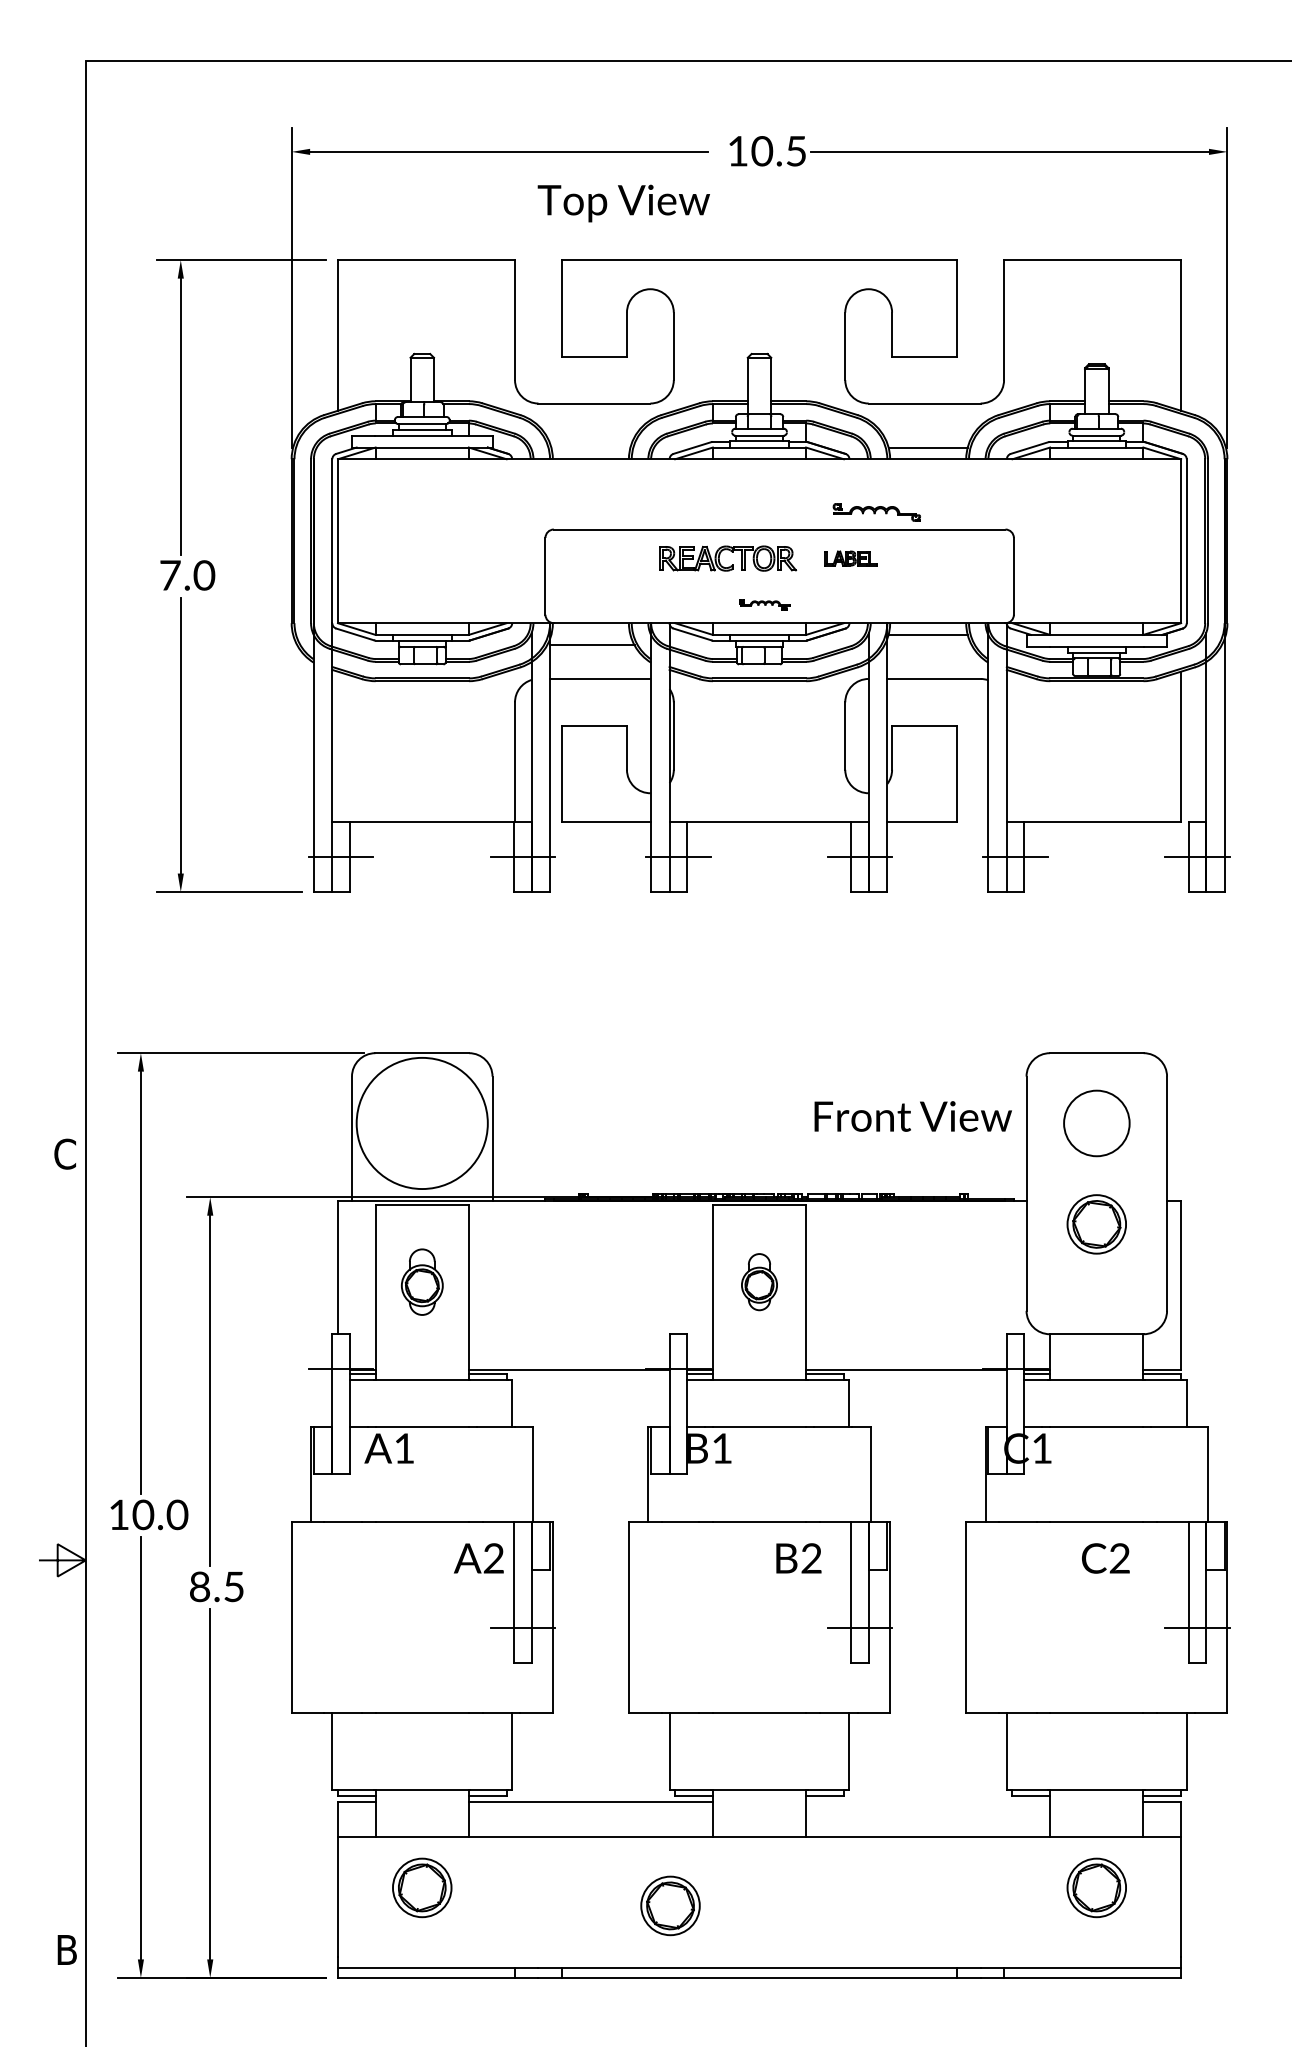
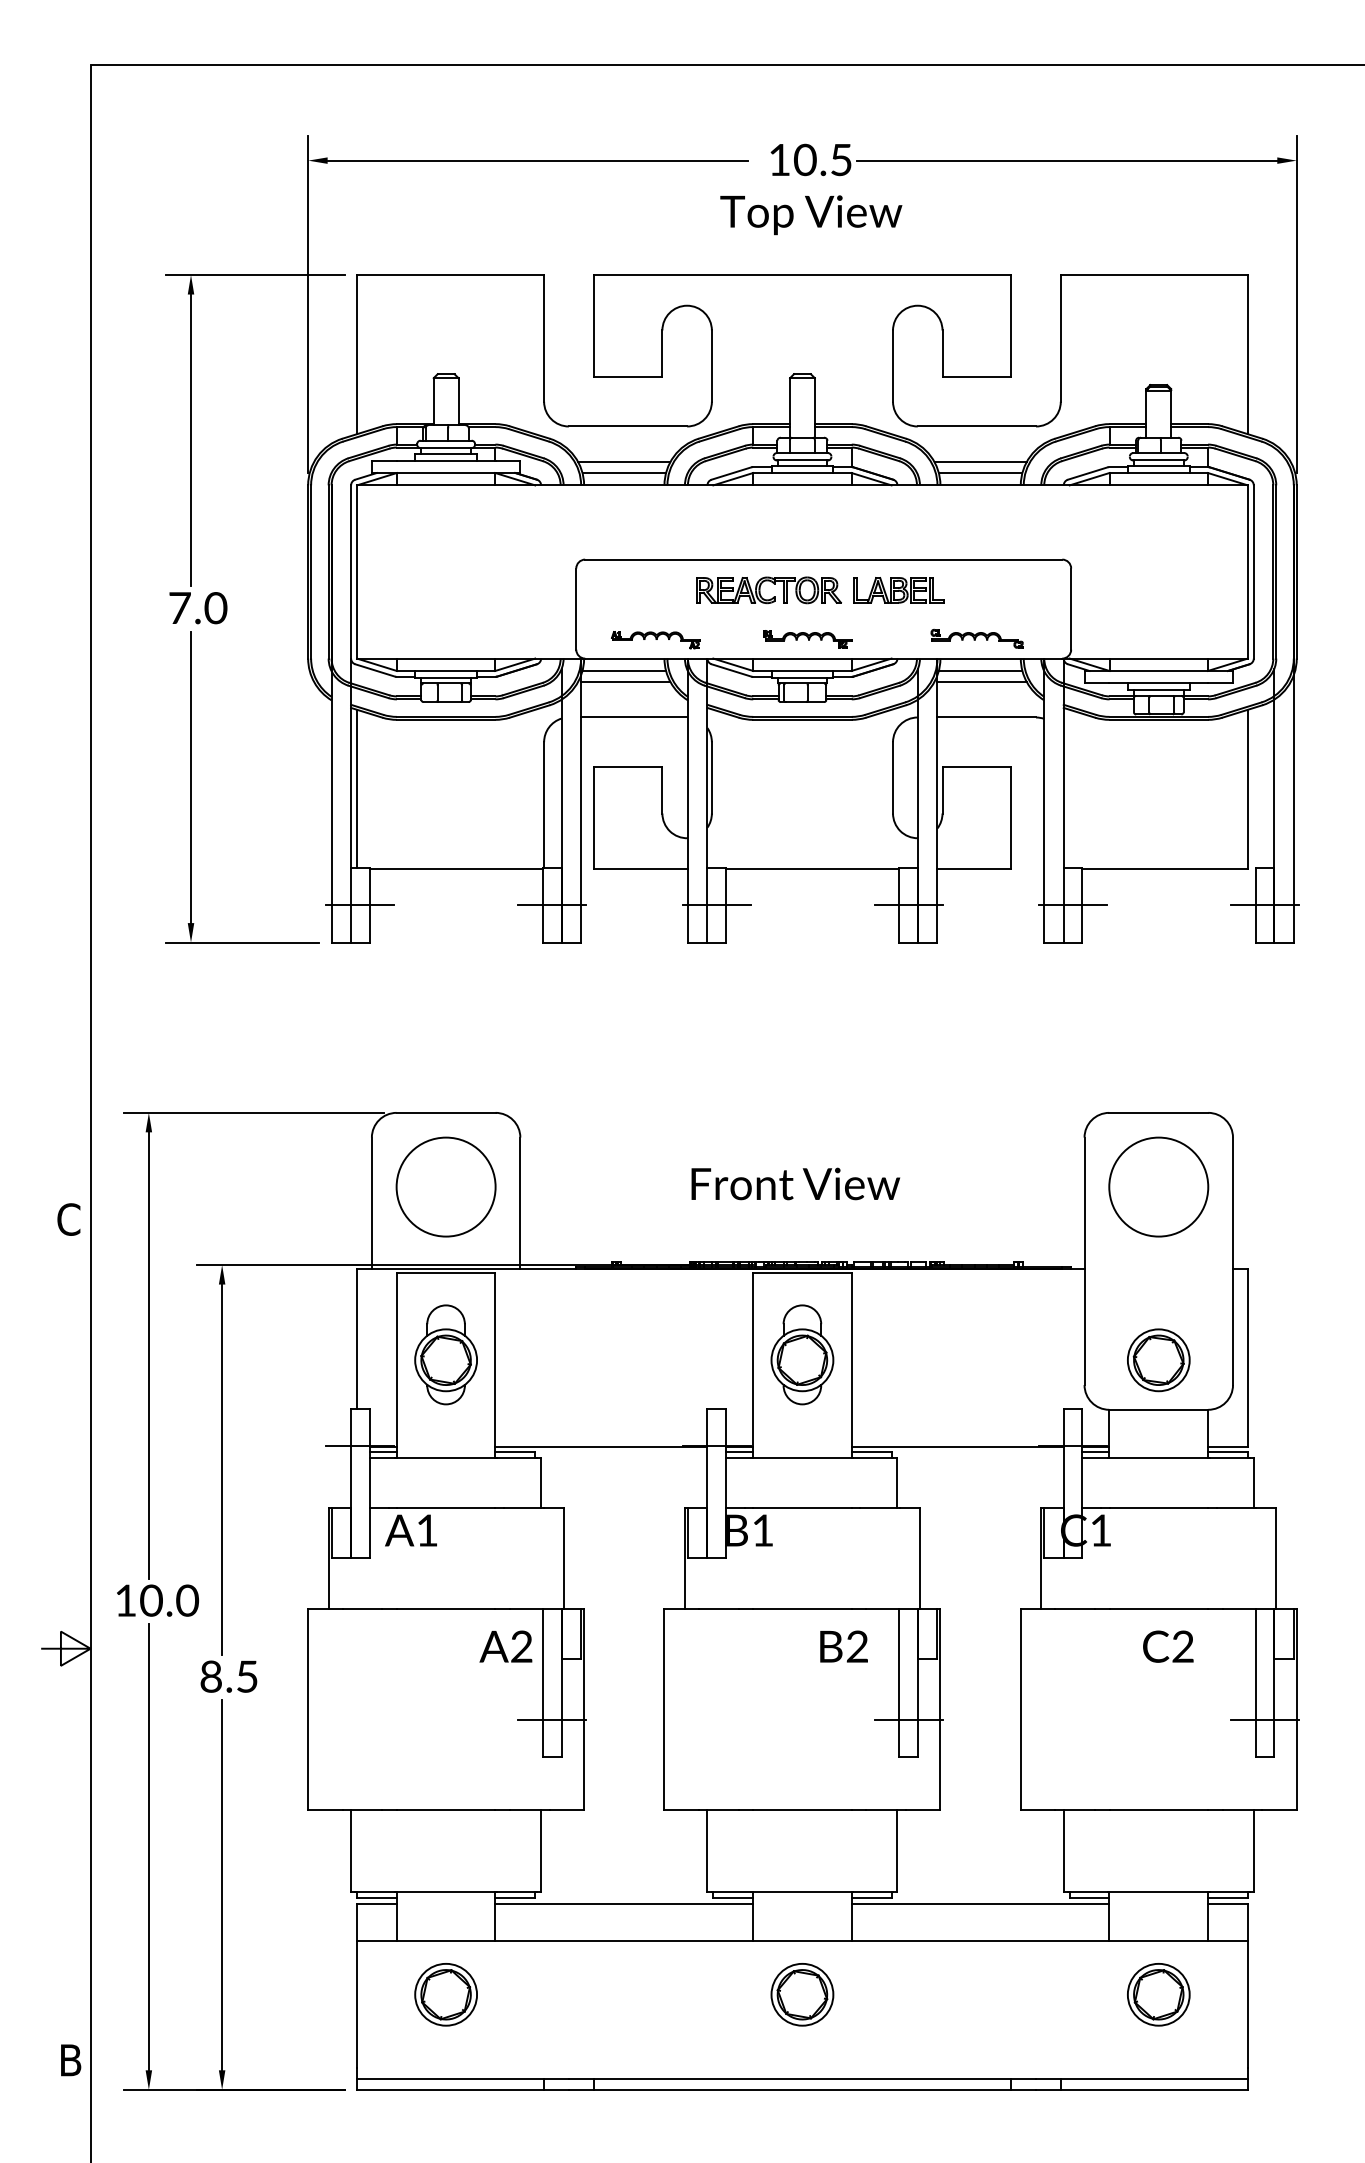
text: (623, 203) -> (810, 215), moved
line: (590, 437) -> (623, 462), added
line: (927, 437) -> (979, 462), added
line: (590, 447) -> (623, 472), added
part: (876, 512) -> (976, 638), moved
part: (850, 558) -> (898, 590), size x1.67
part: (764, 604) -> (807, 638), size x1.67
part: (620, 605) -> (655, 639), added
line: (590, 634) -> (623, 670), added
line: (929, 645) -> (982, 682), added
line: (337, 746) -> (356, 788), added
text: (912, 1116) -> (795, 1183), moved
circle: (422, 1123) -> (446, 1187), size x0.71
circle: (1096, 1123) -> (1158, 1187), size x1.43
part: (1096, 1224) -> (1158, 1360), moved
part: (422, 1281) -> (446, 1354), size x1.43
part: (759, 1281) -> (802, 1354), size x1.67
line: (928, 1801) -> (980, 1903), added
part: (670, 1905) -> (802, 1994), moved

